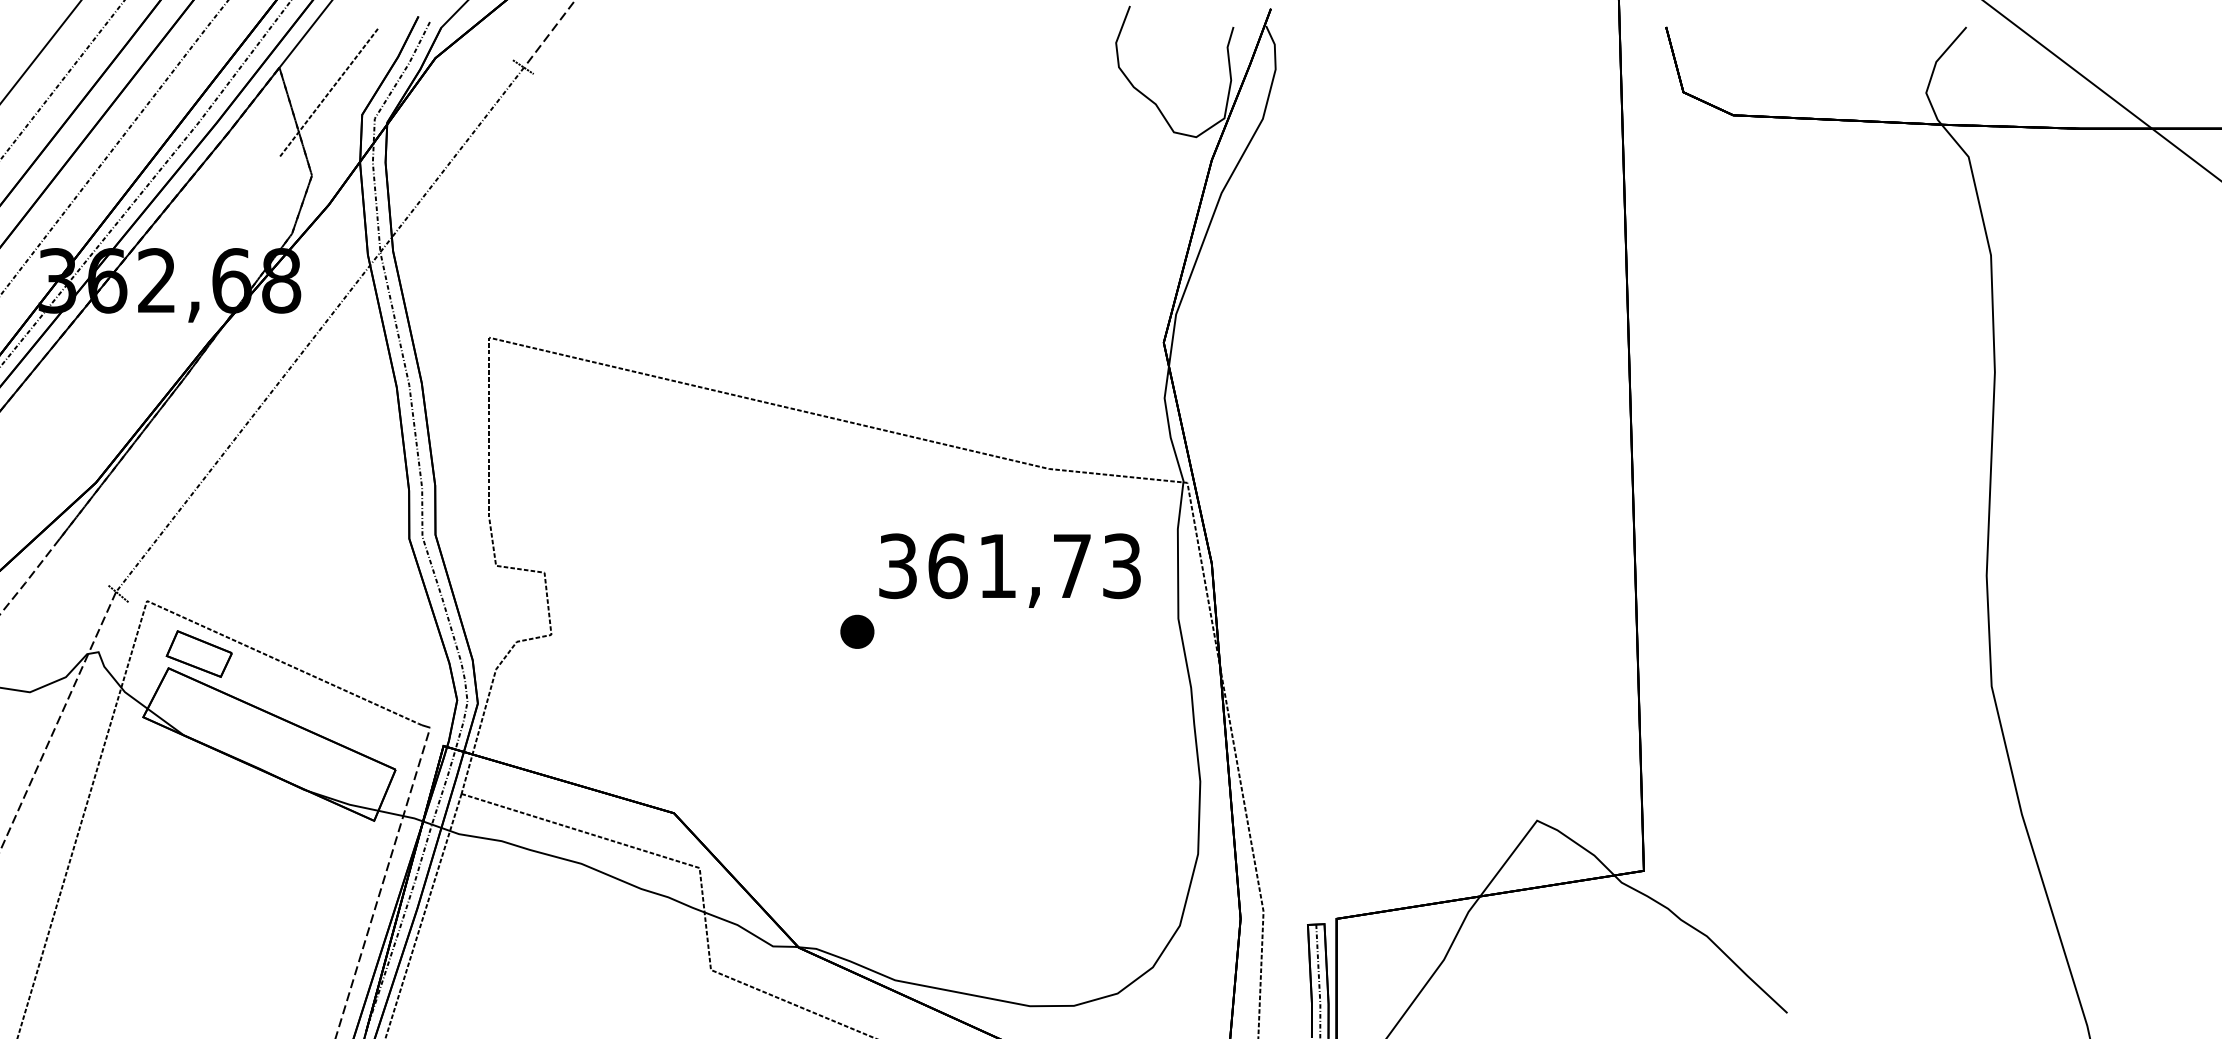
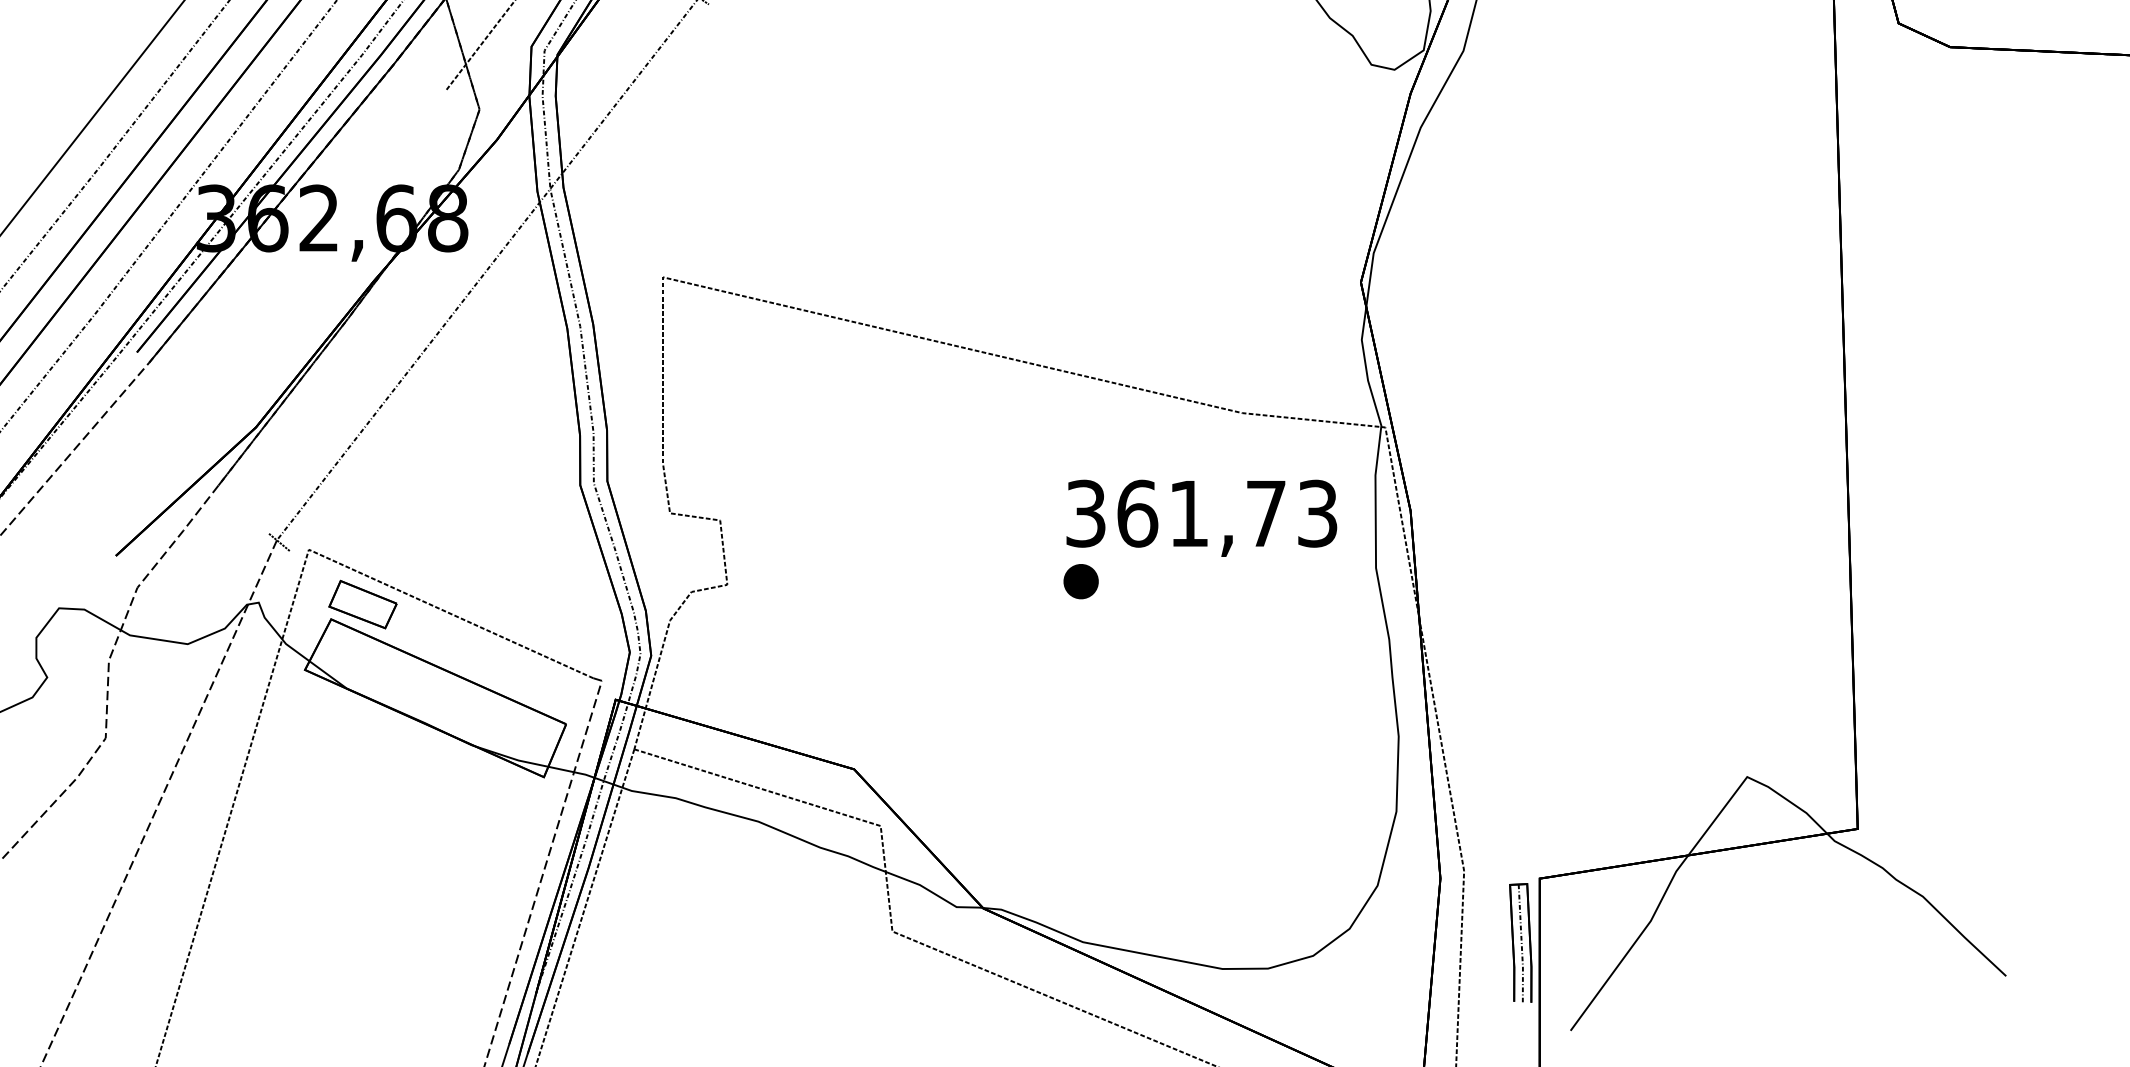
part: (857, 631) -> (1081, 581), moved

